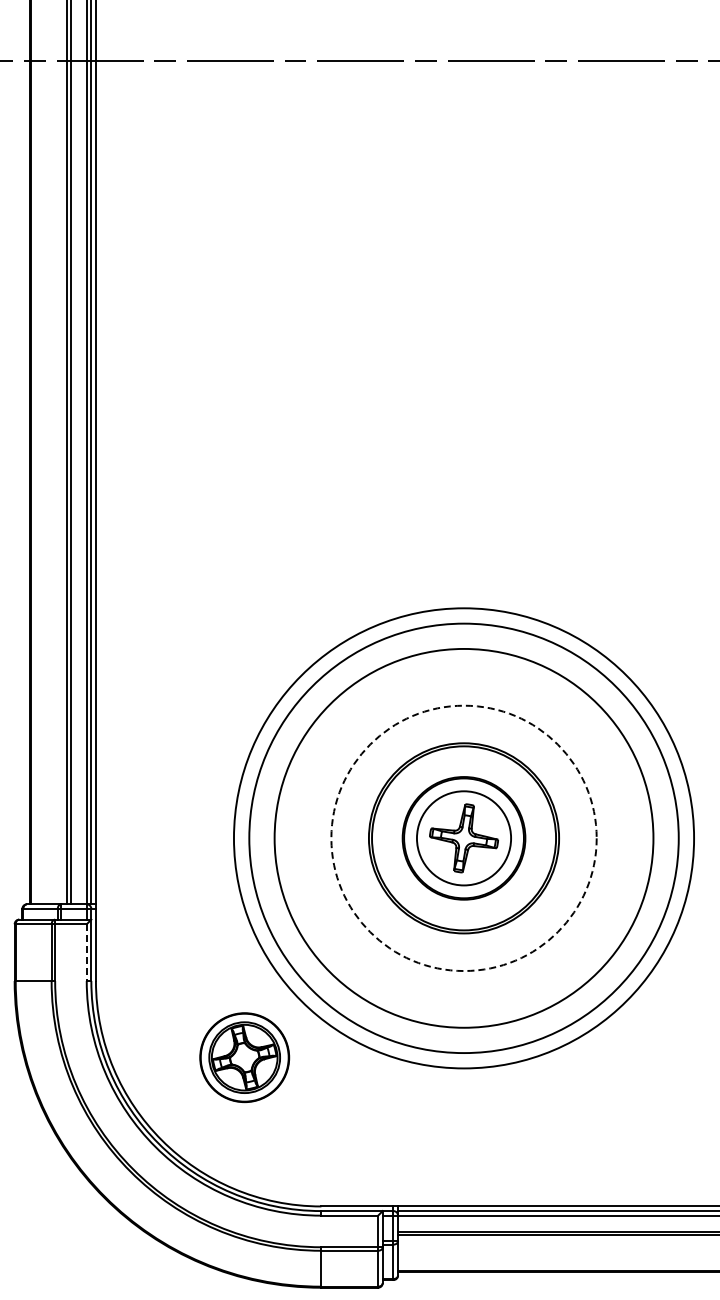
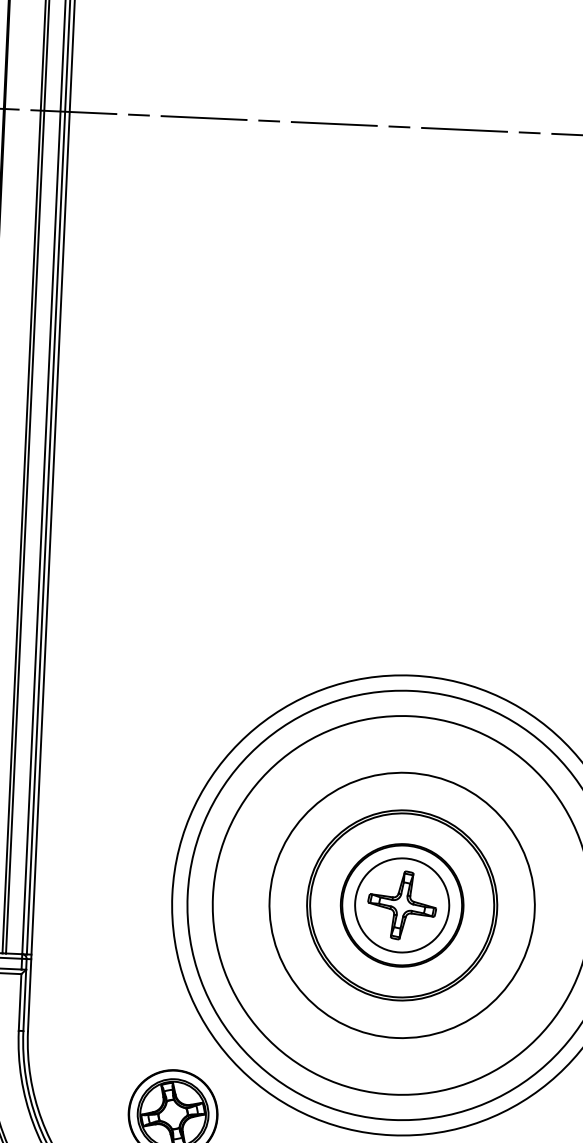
circle: (463, 838) -> (401, 905), dashed -> solid
line: (86, 953) -> (19, 1003), dashed -> solid

